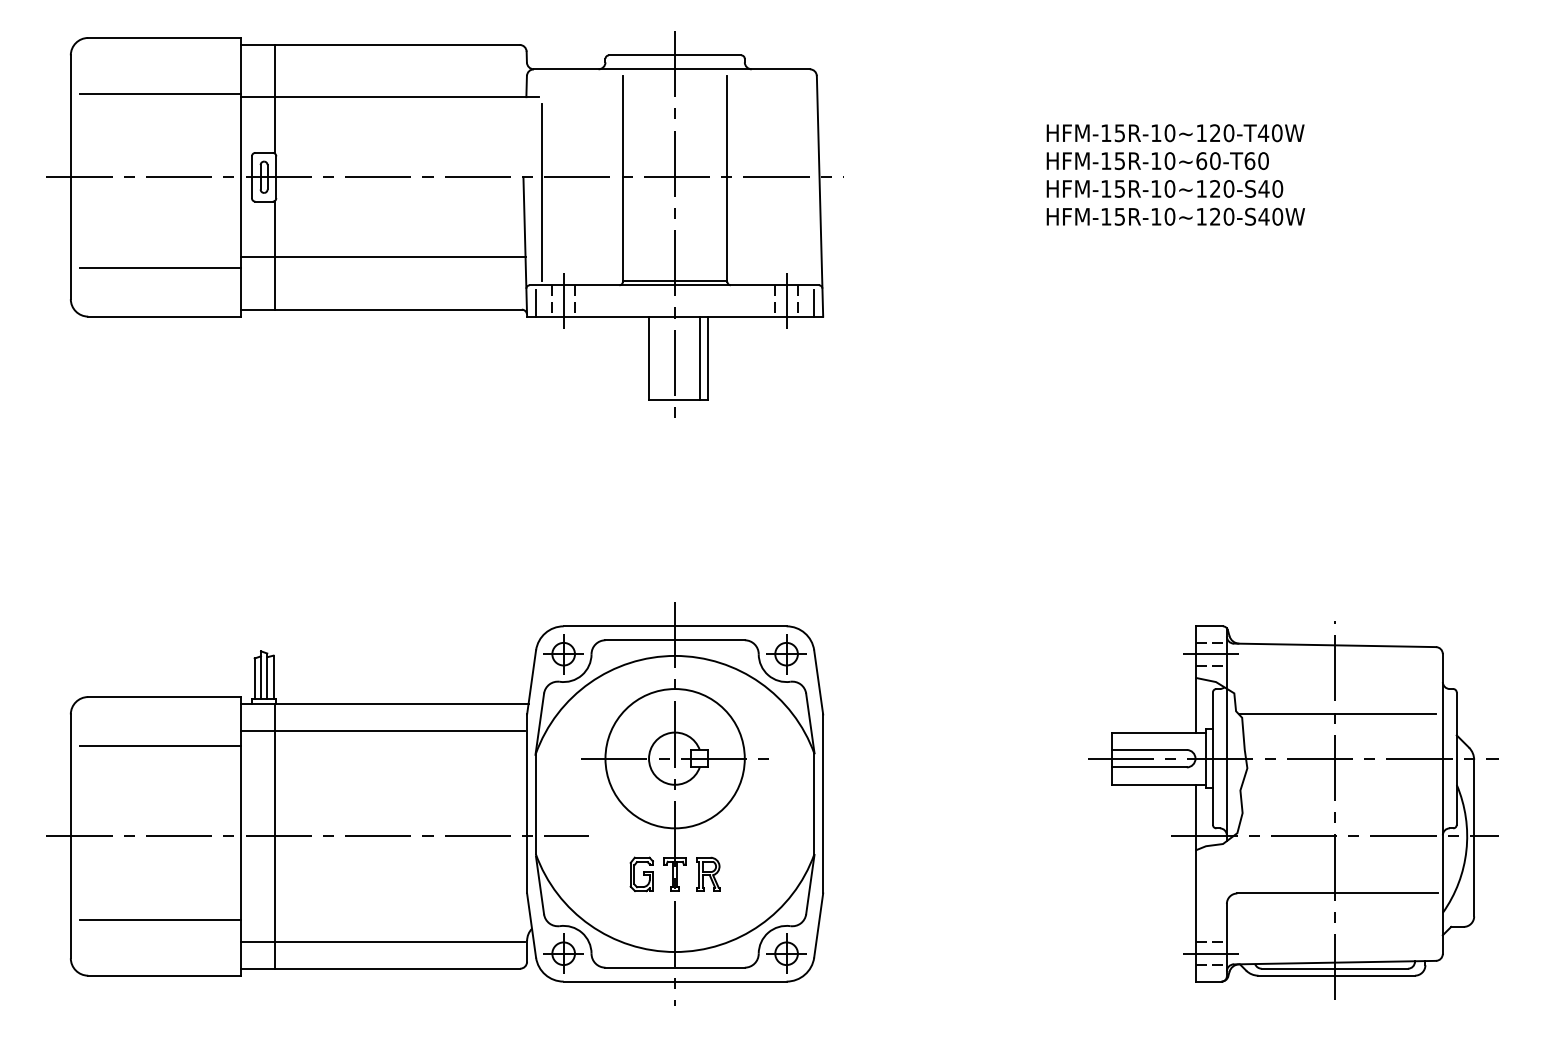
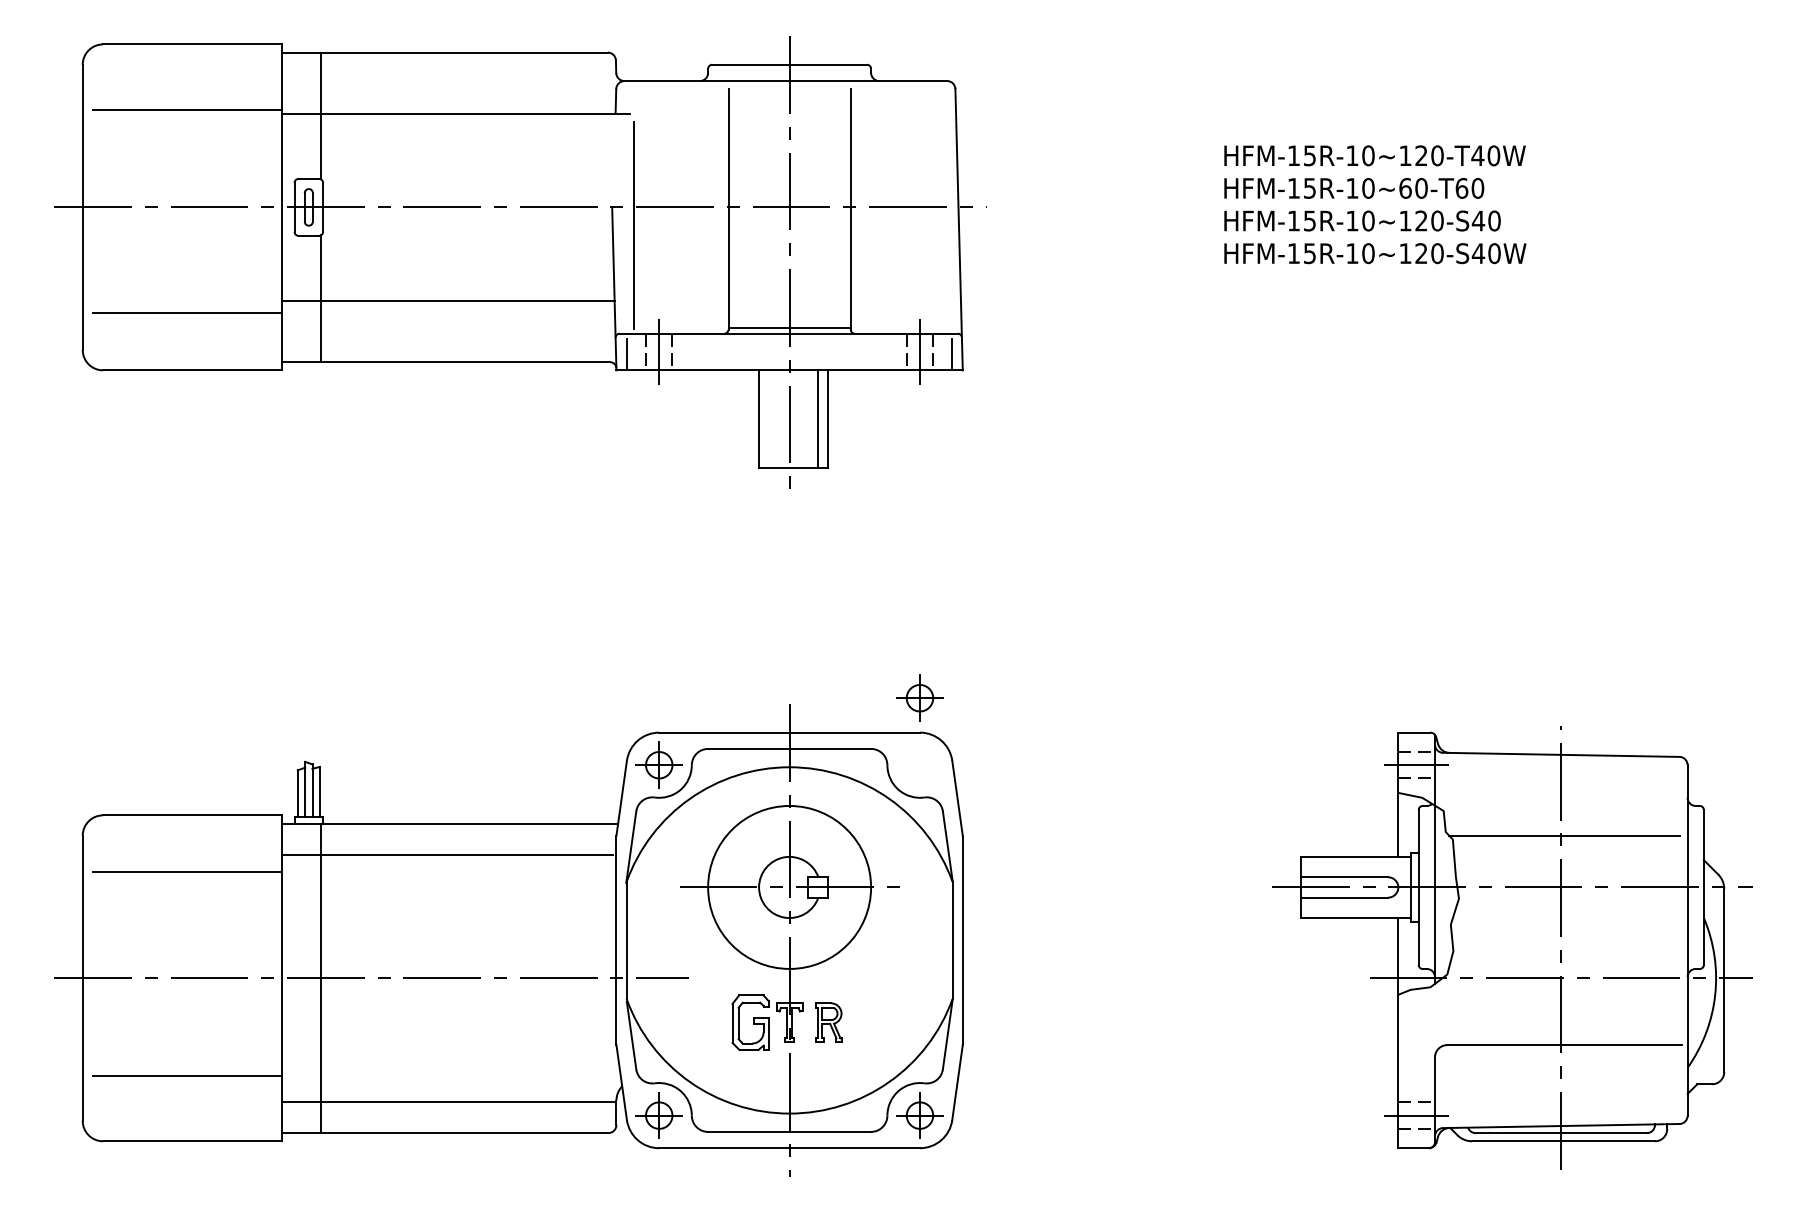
part: (786, 653) -> (919, 697), moved
part: (641, 874) -> (750, 1022), size x1.4

